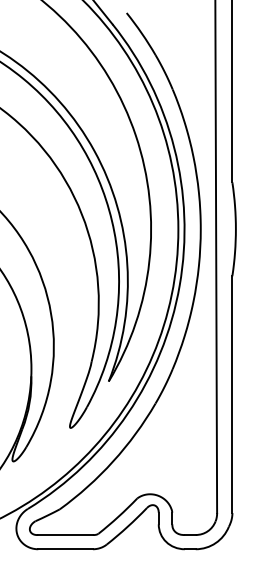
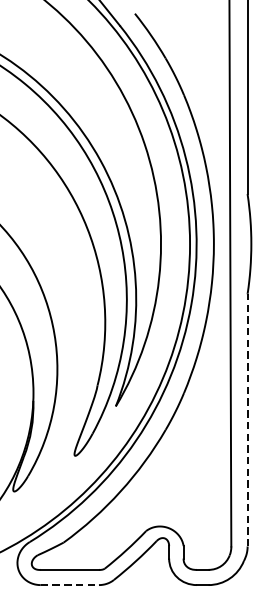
line: (232, 394) -> (247, 420), solid -> dashed
line: (66, 549) -> (70, 585), solid -> dashed

